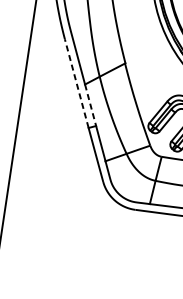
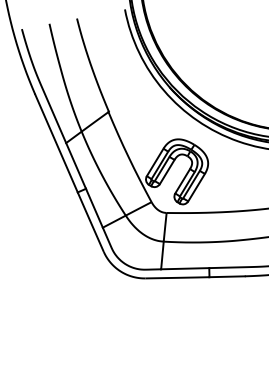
line: (76, 83) -> (56, 143), dashed -> solid
line: (91, 104) -> (76, 165), dashed -> solid

